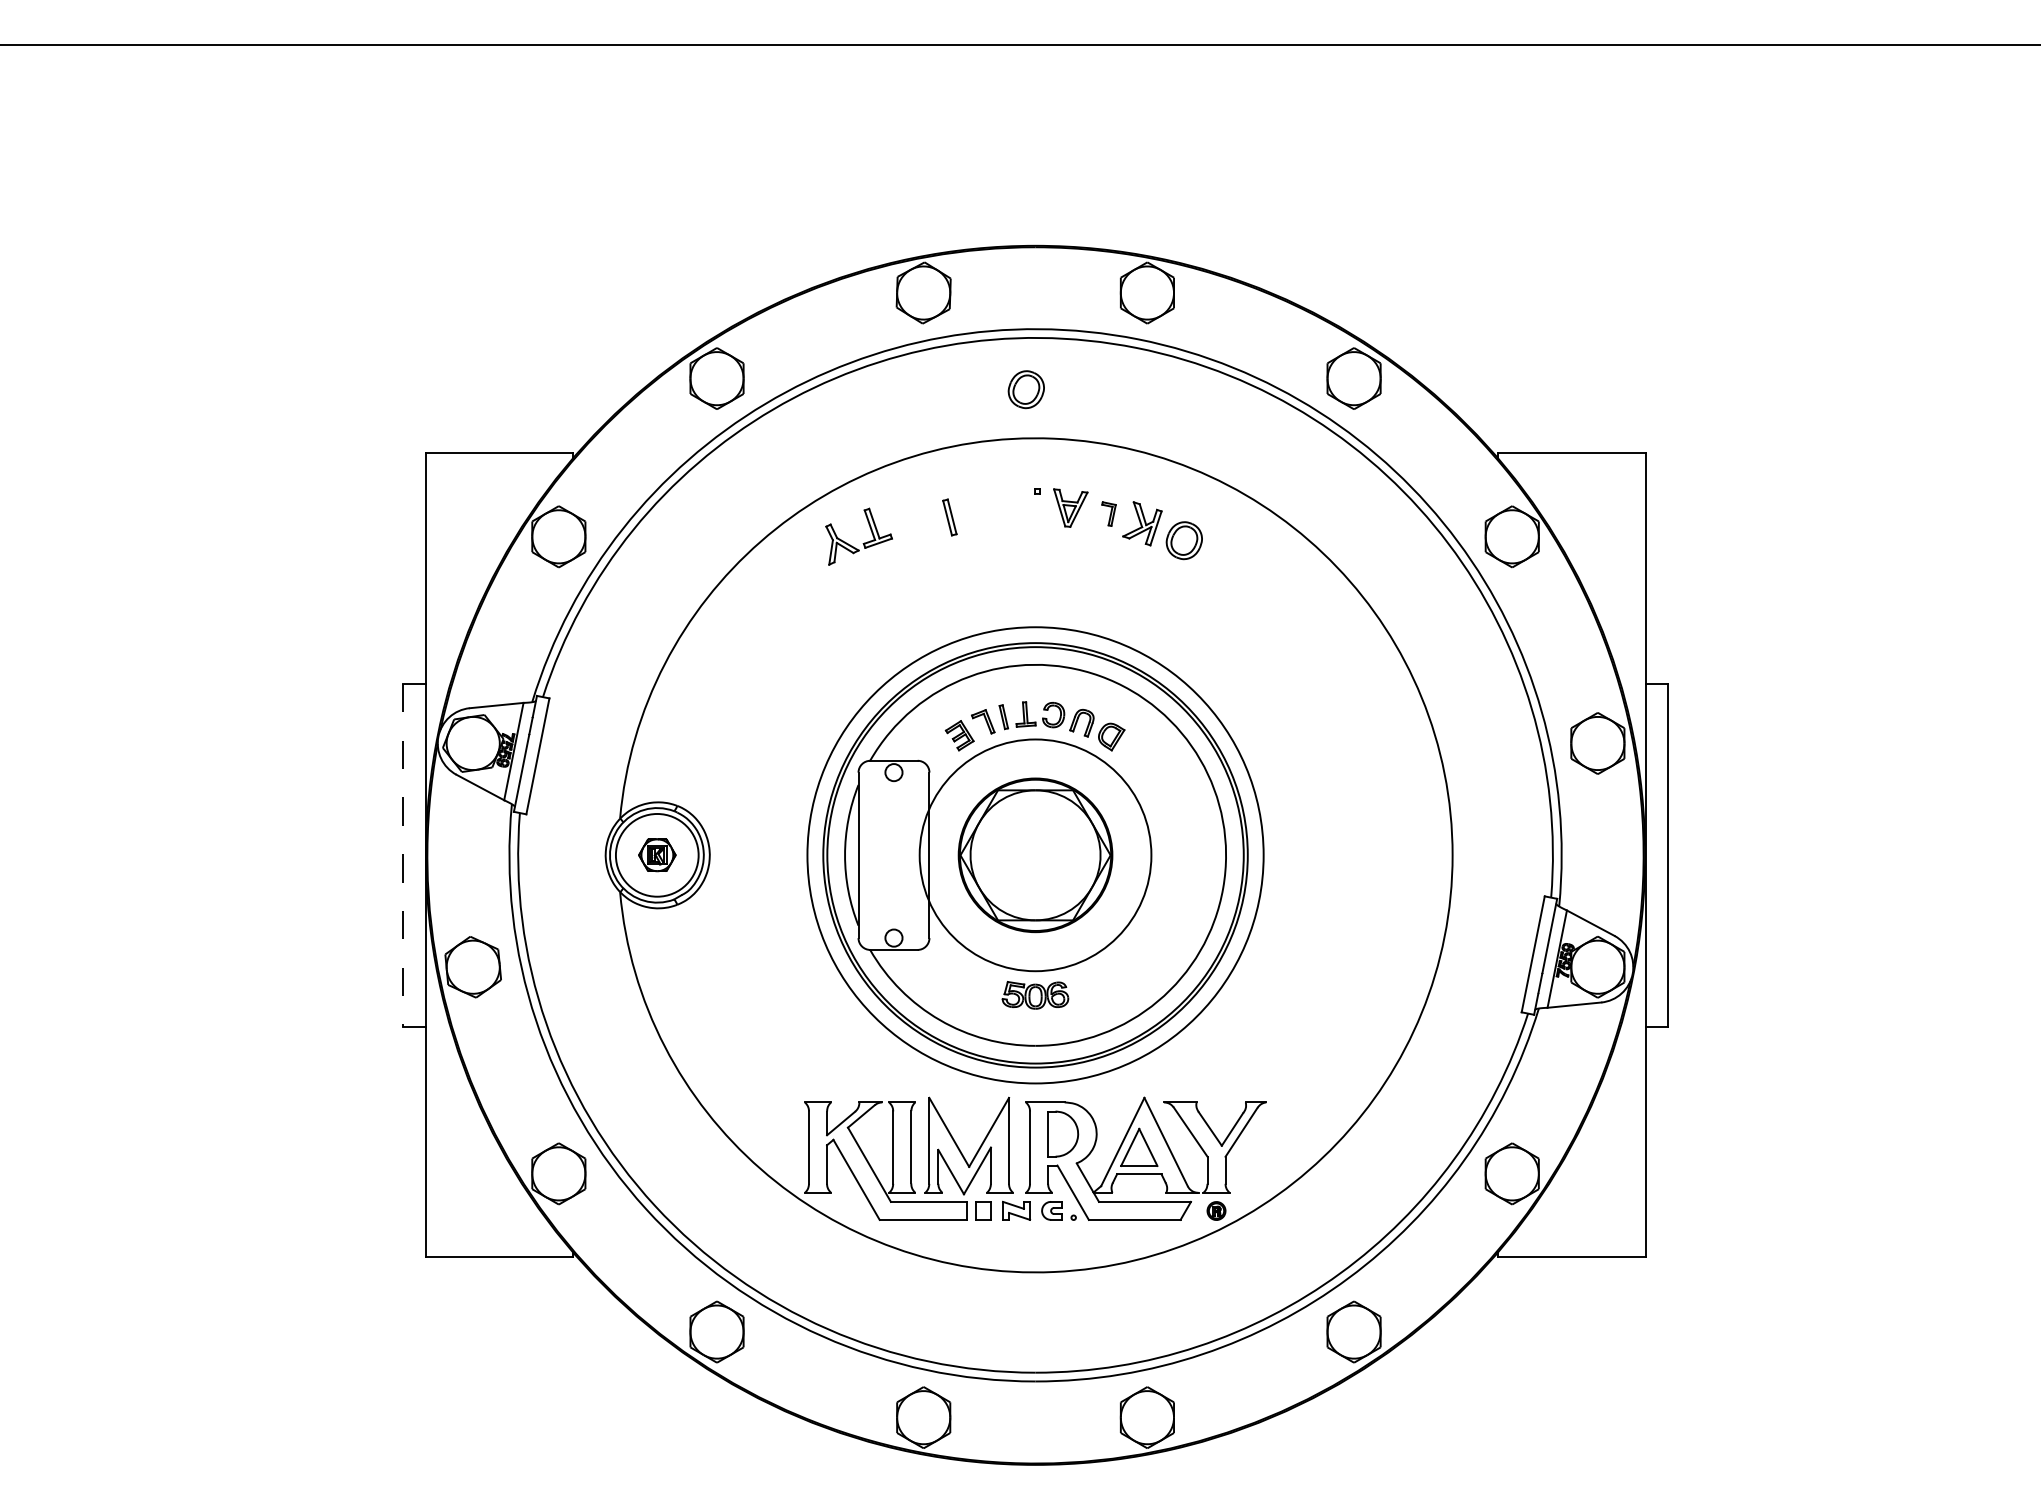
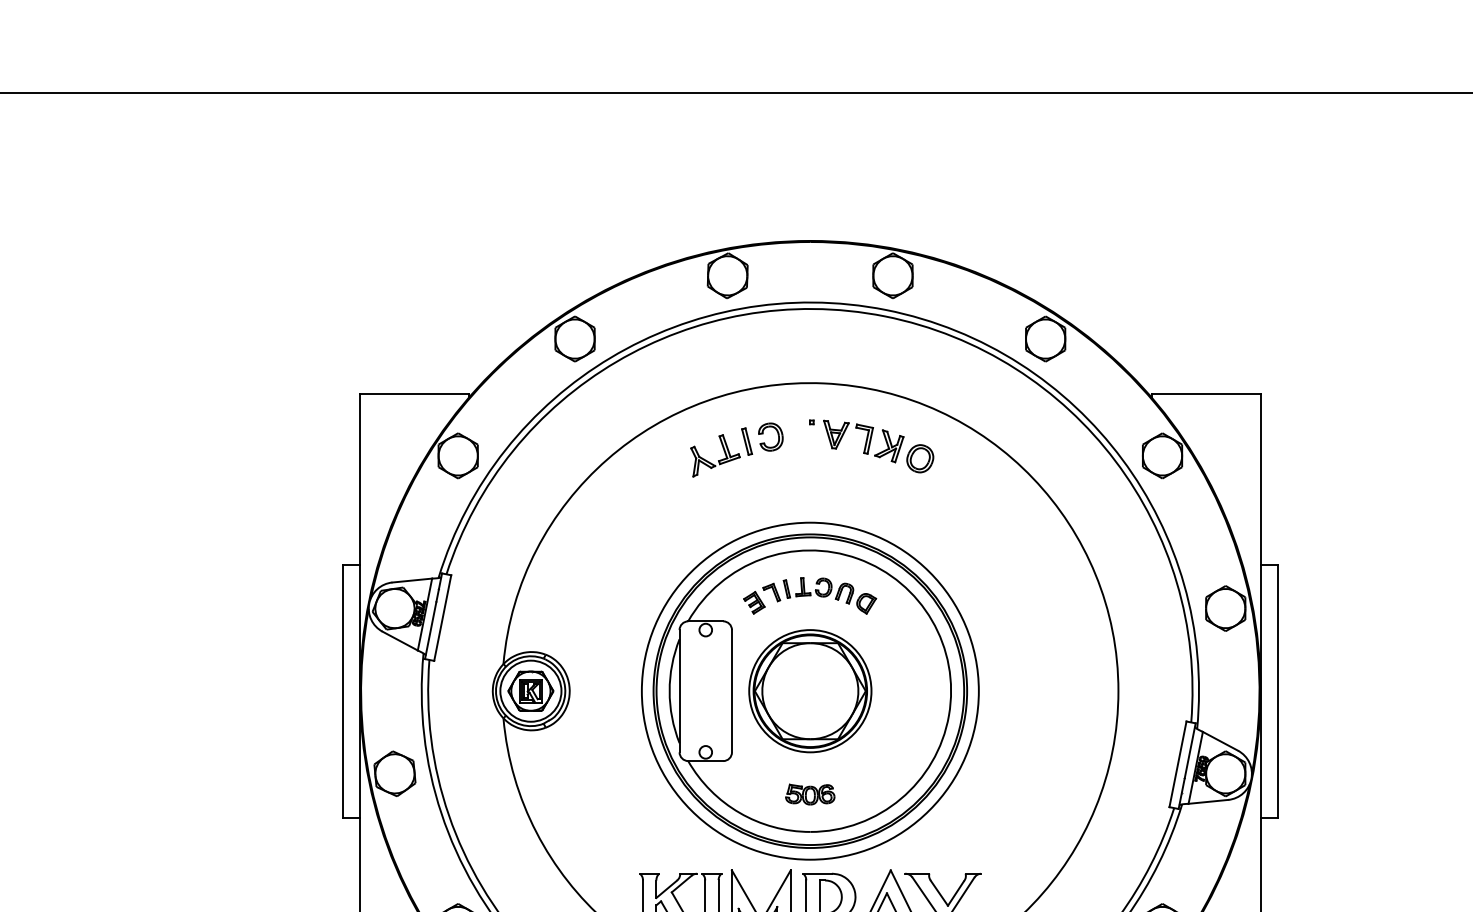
part: (1025, 389) -> (802, 347), removed
part: (991, 508) -> (777, 434), added
part: (1108, 513) -> (864, 438), size x1.67
part: (862, 543) -> (717, 460), moved
part: (657, 854) -> (531, 690), size x1.67
line: (403, 855) -> (343, 691), dashed -> solid
circle: (1035, 855) -> (810, 691), size x0.71

